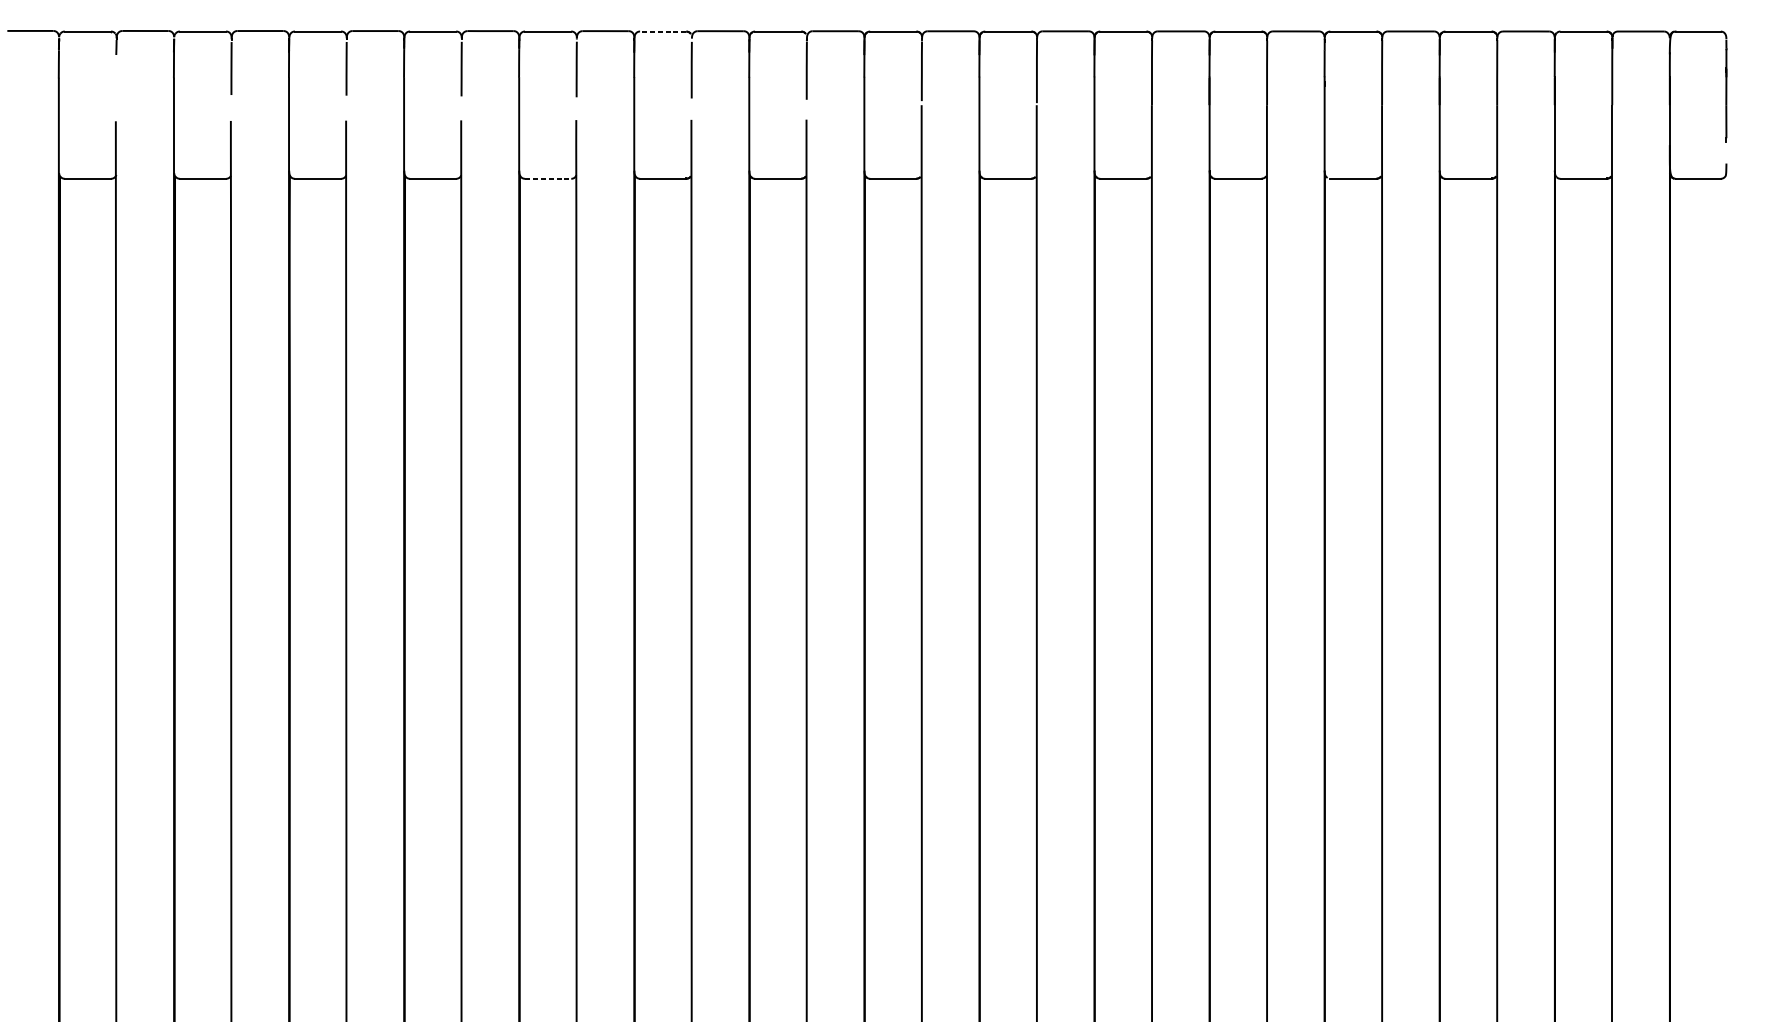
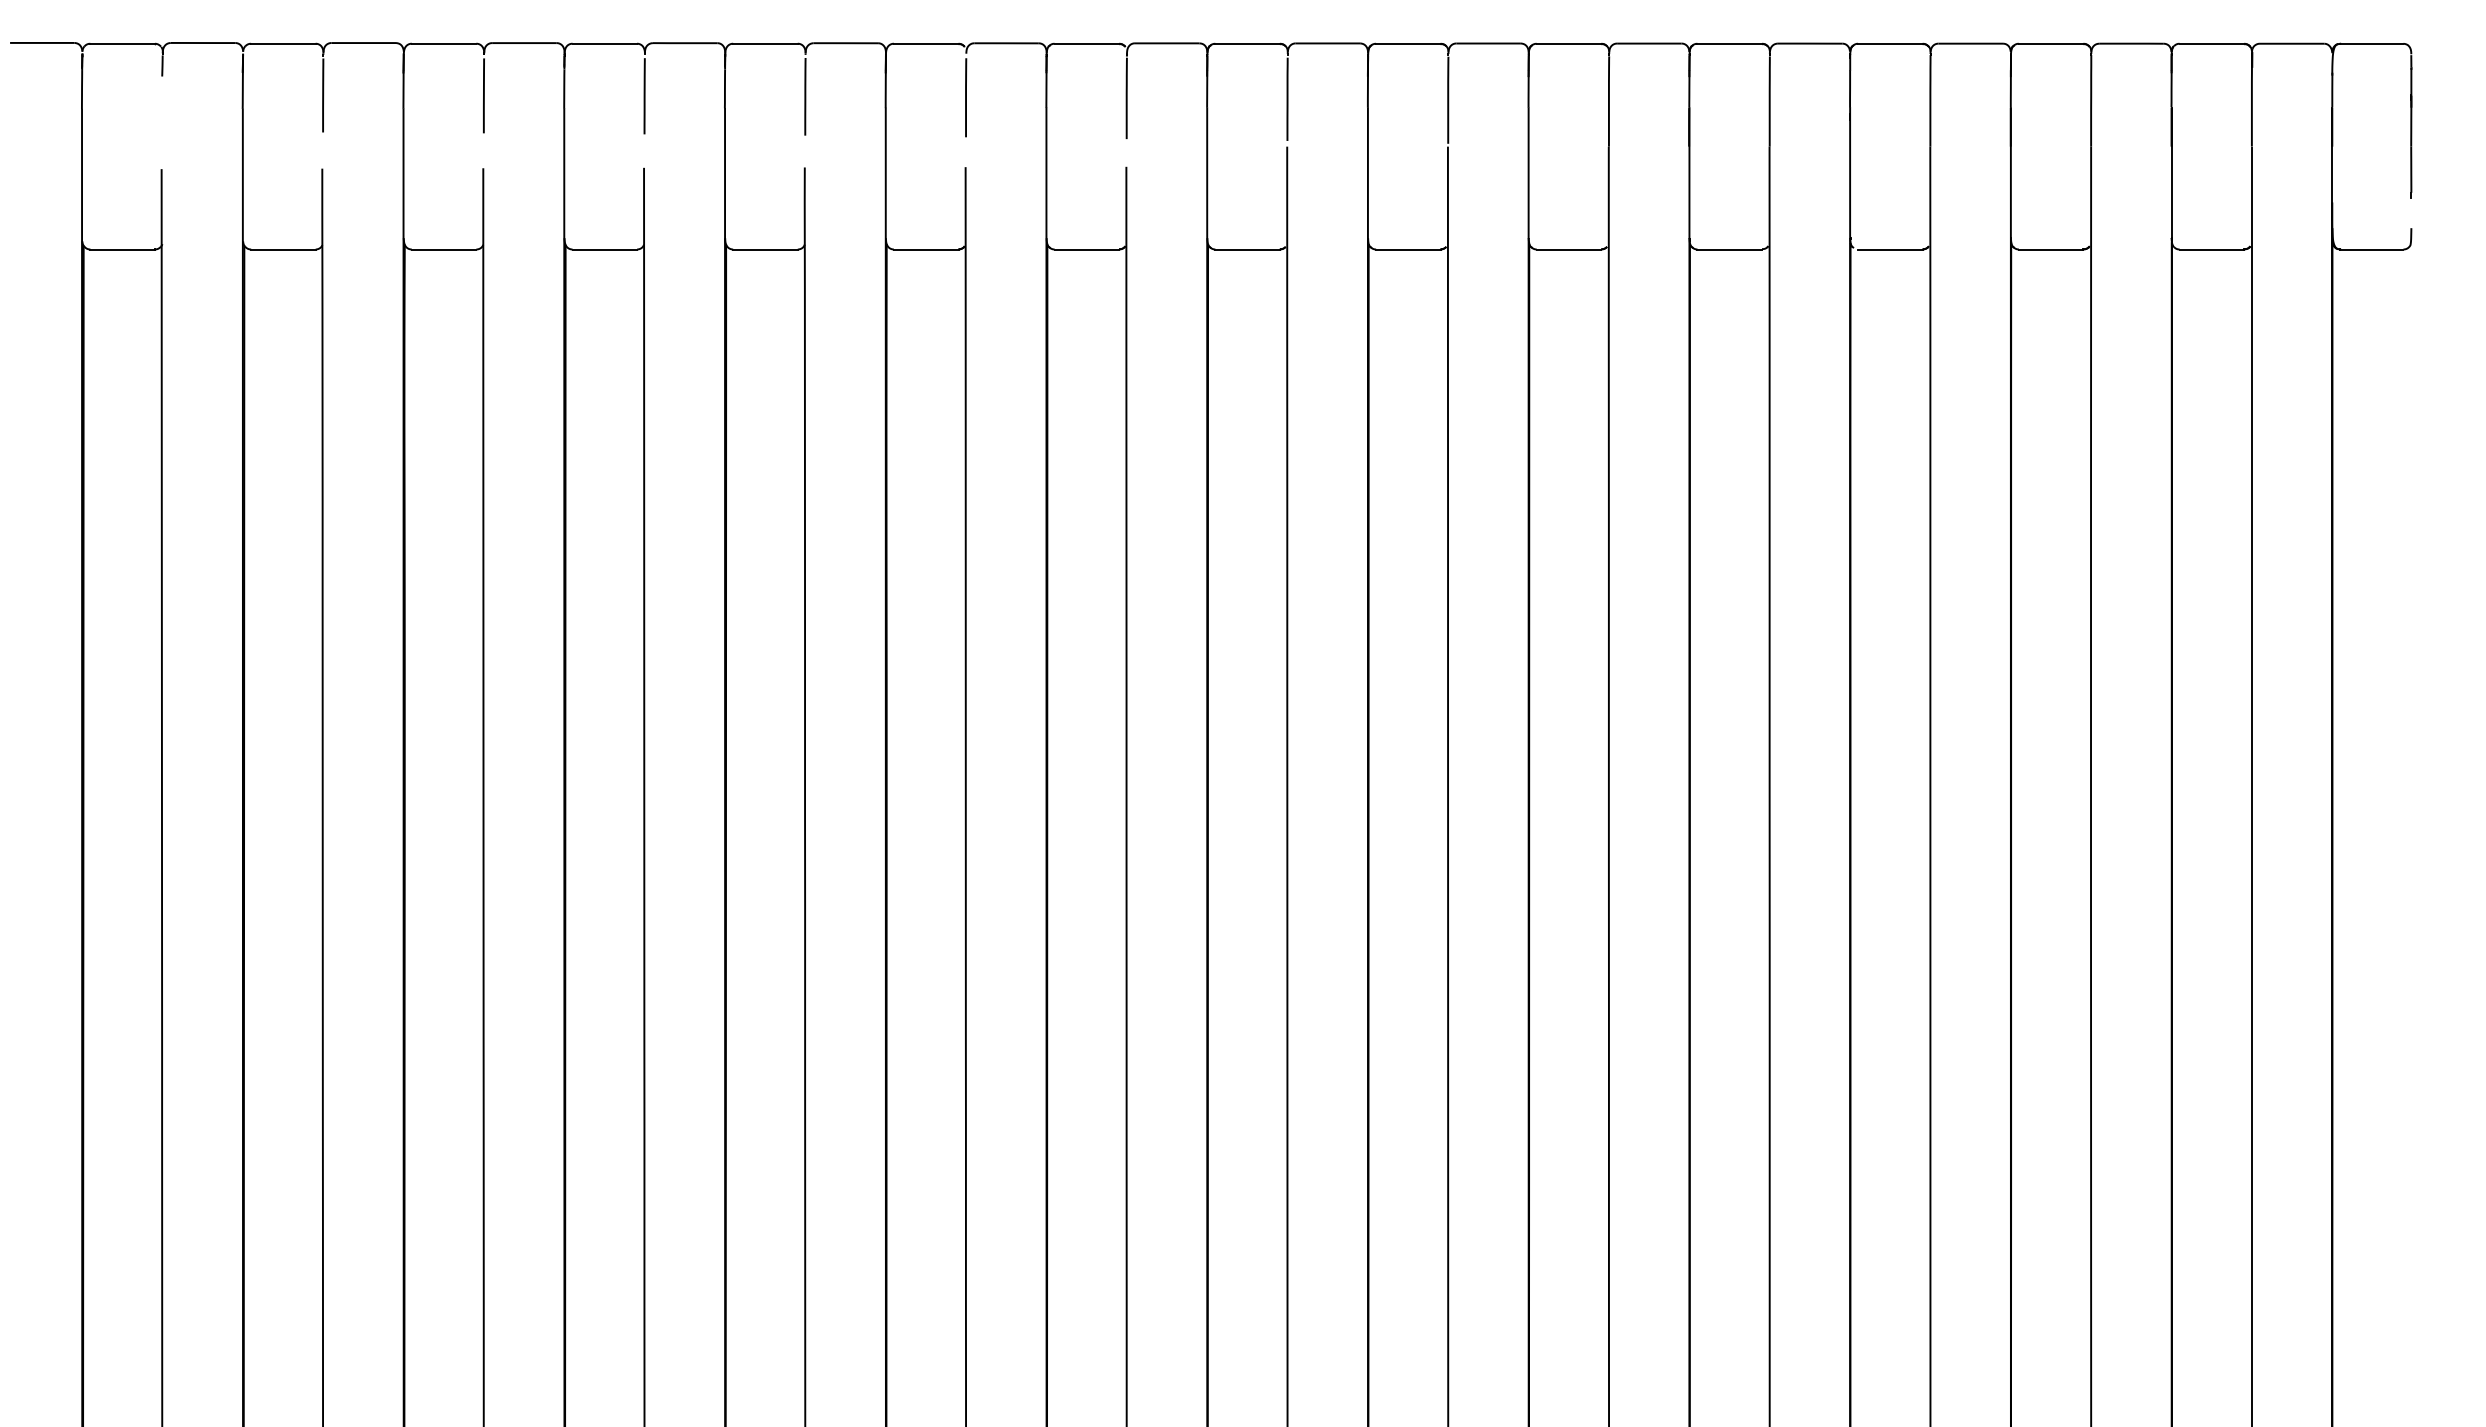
line: (662, 31) -> (925, 43), dashed -> solid
line: (548, 178) -> (765, 249), dashed -> solid

